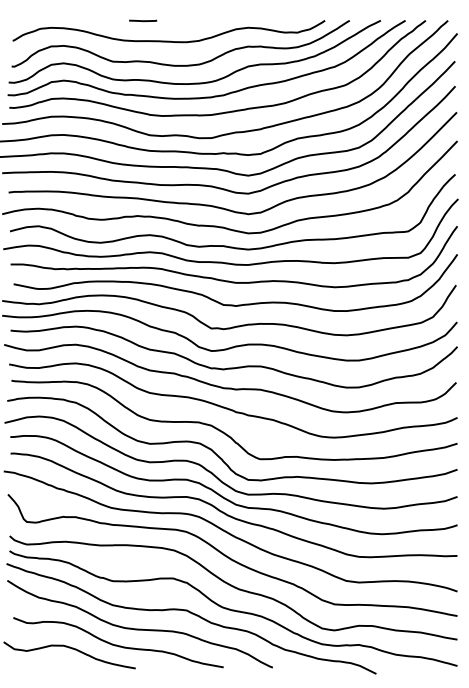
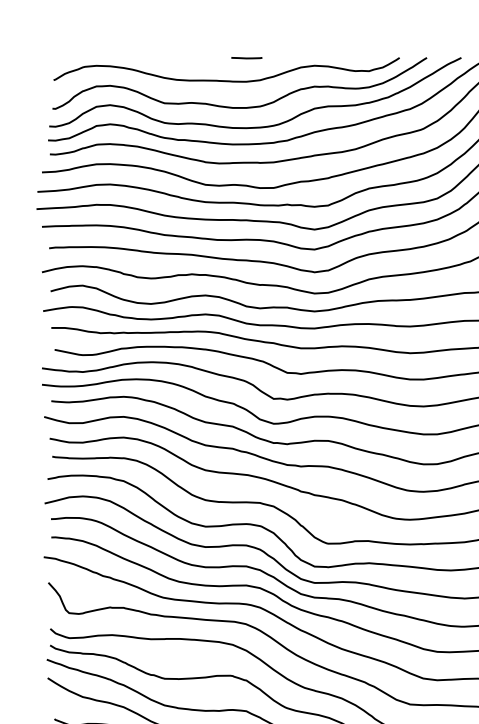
curve: (143, 20) -> (247, 57), moved

